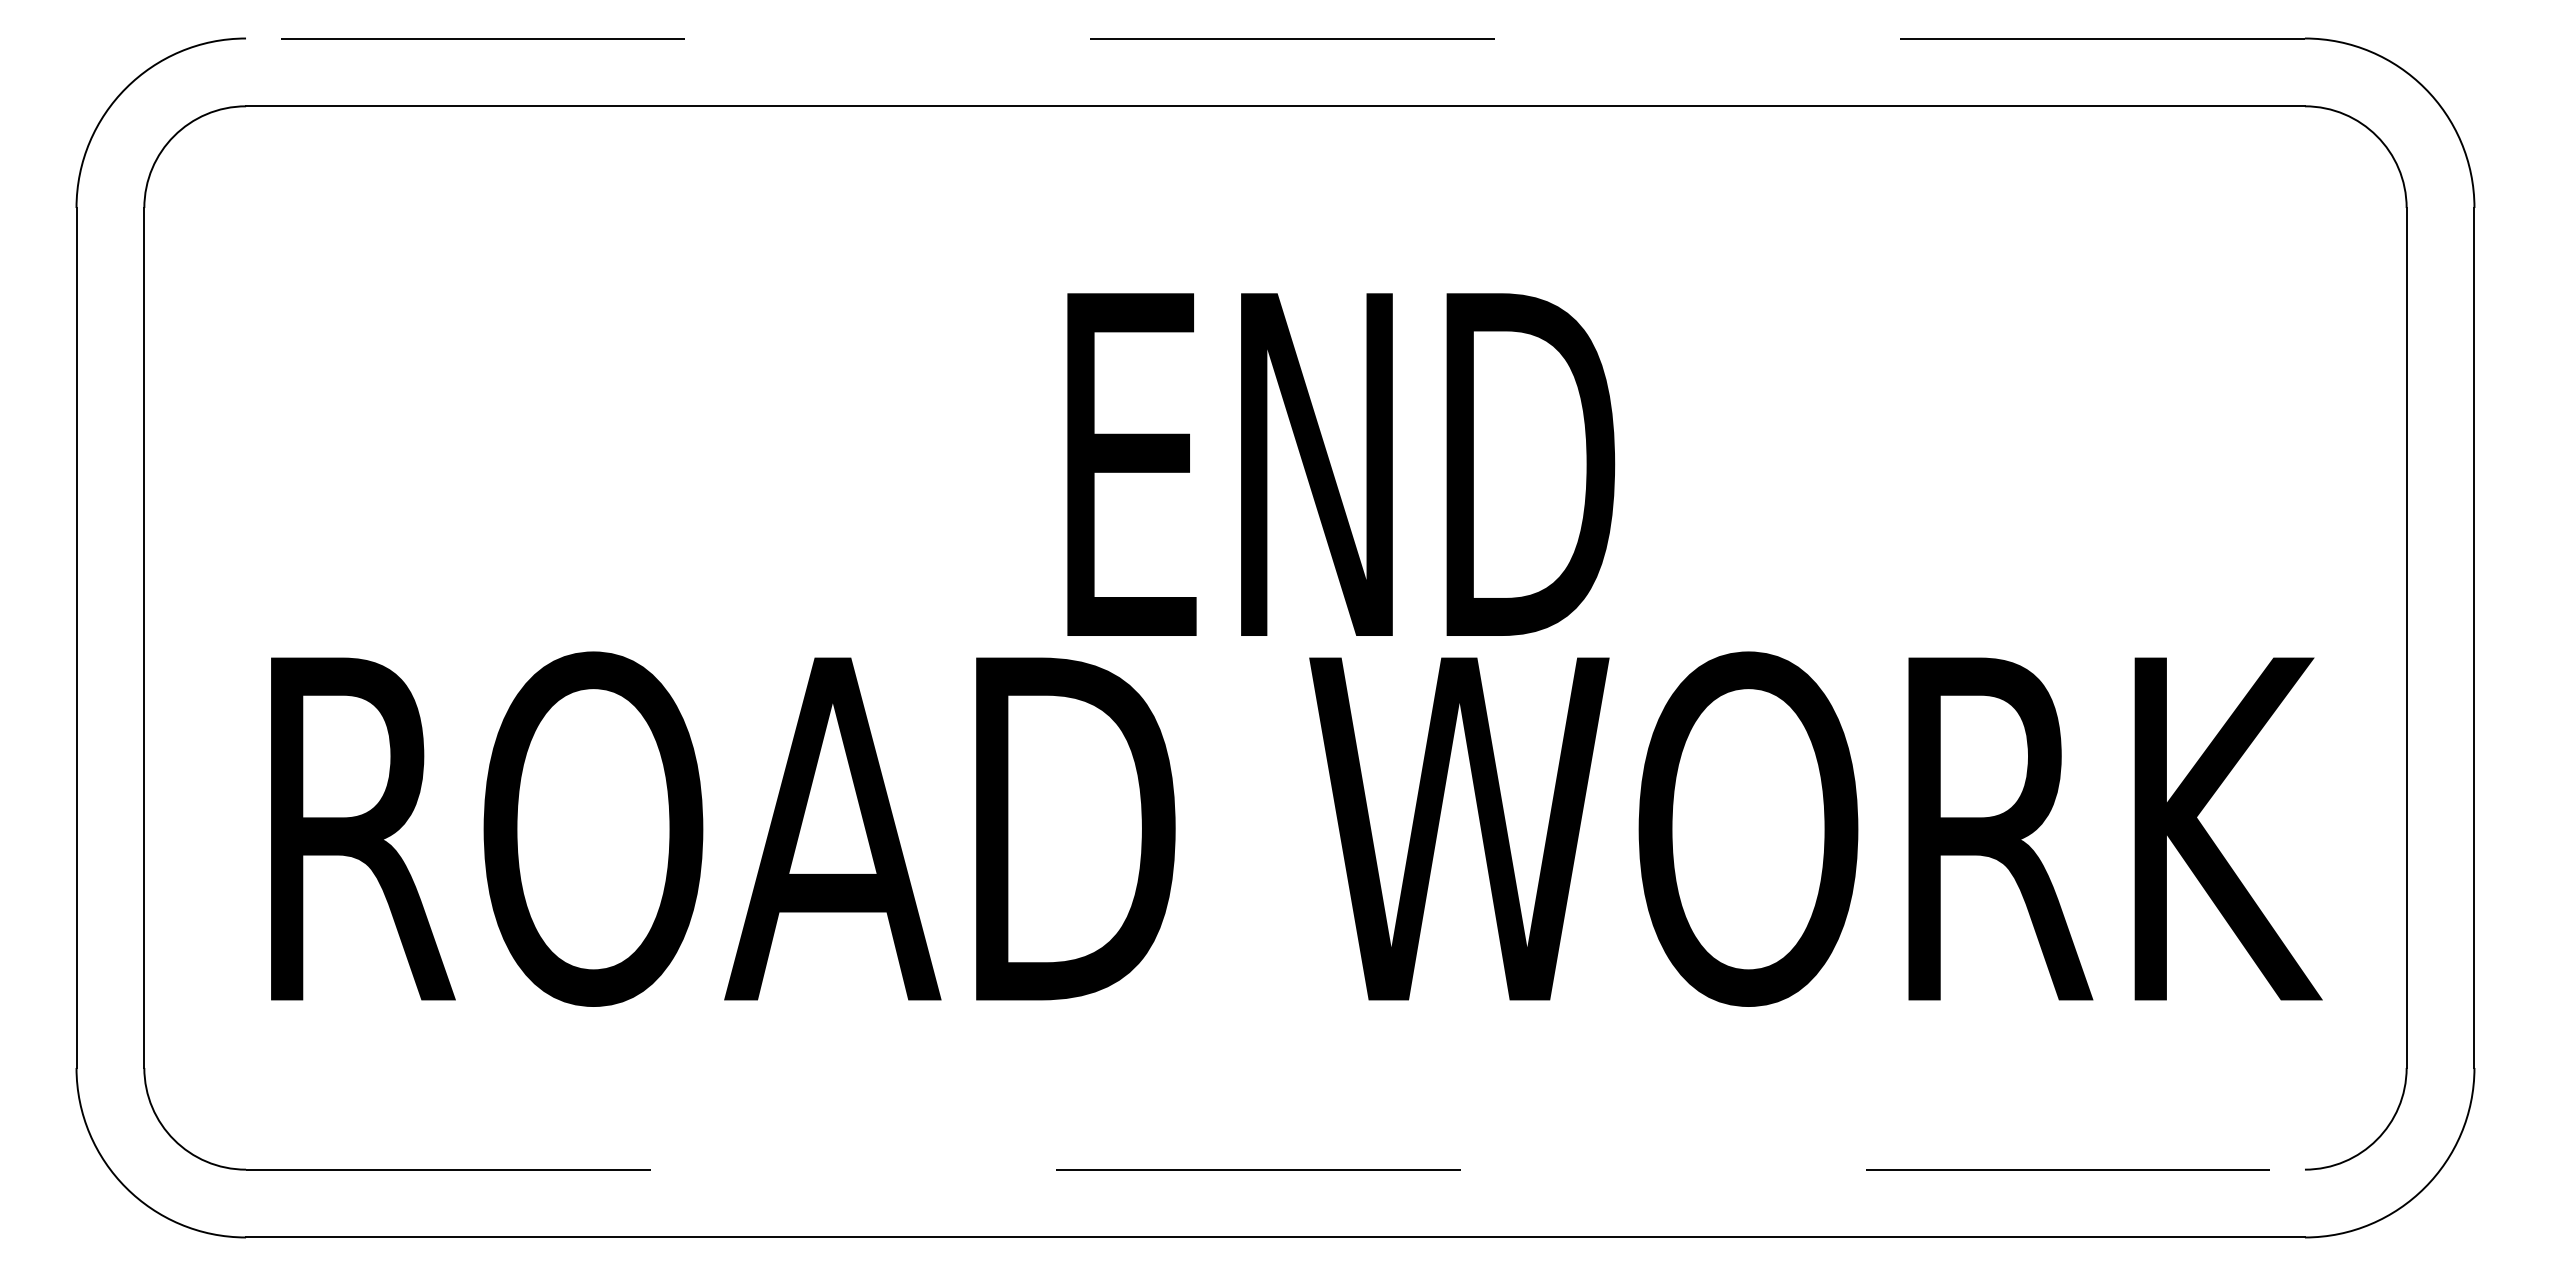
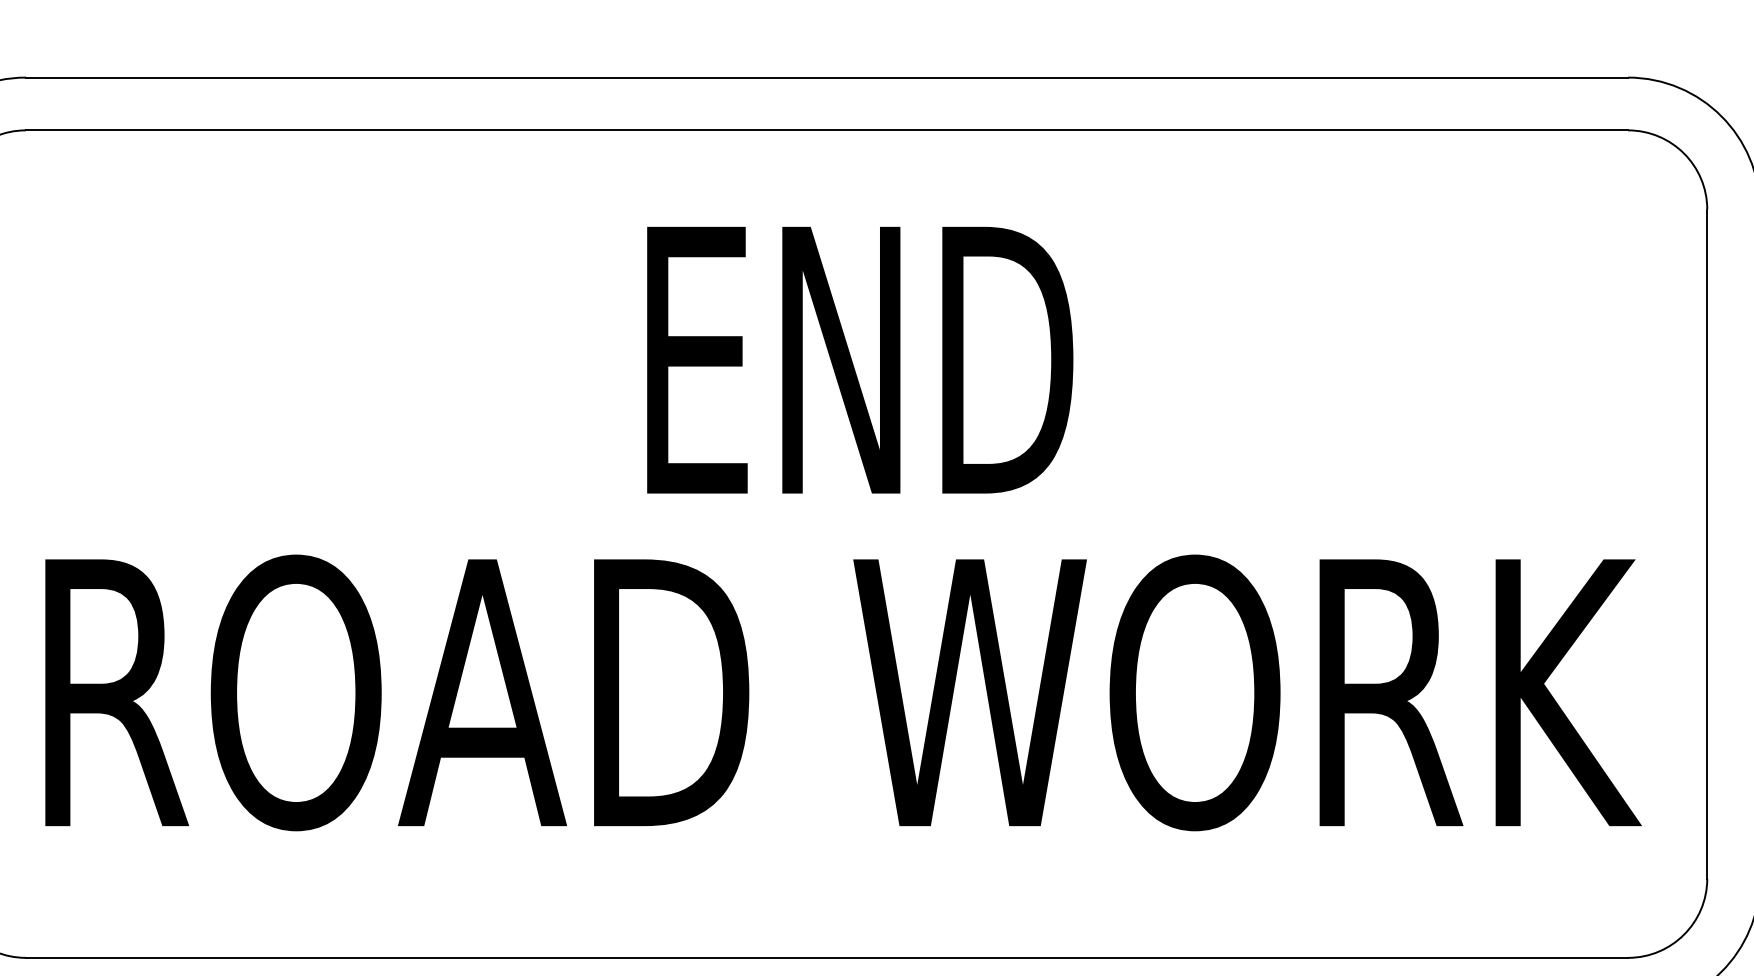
line: (1275, 38) -> (827, 77), dashed -> solid
text: (1341, 464) -> (860, 360), moved
line: (1275, 1169) -> (827, 957), dashed -> solid

